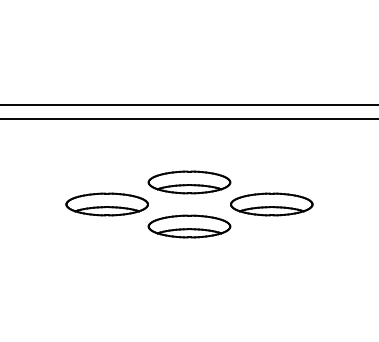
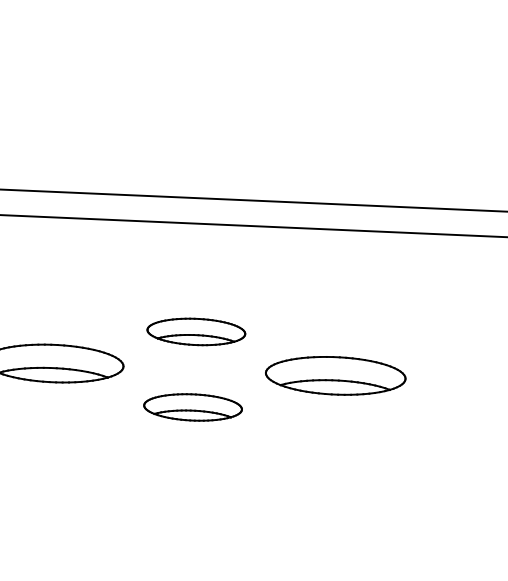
part: (189, 182) -> (196, 331), size x0.7
part: (189, 226) -> (193, 407), size x0.7

